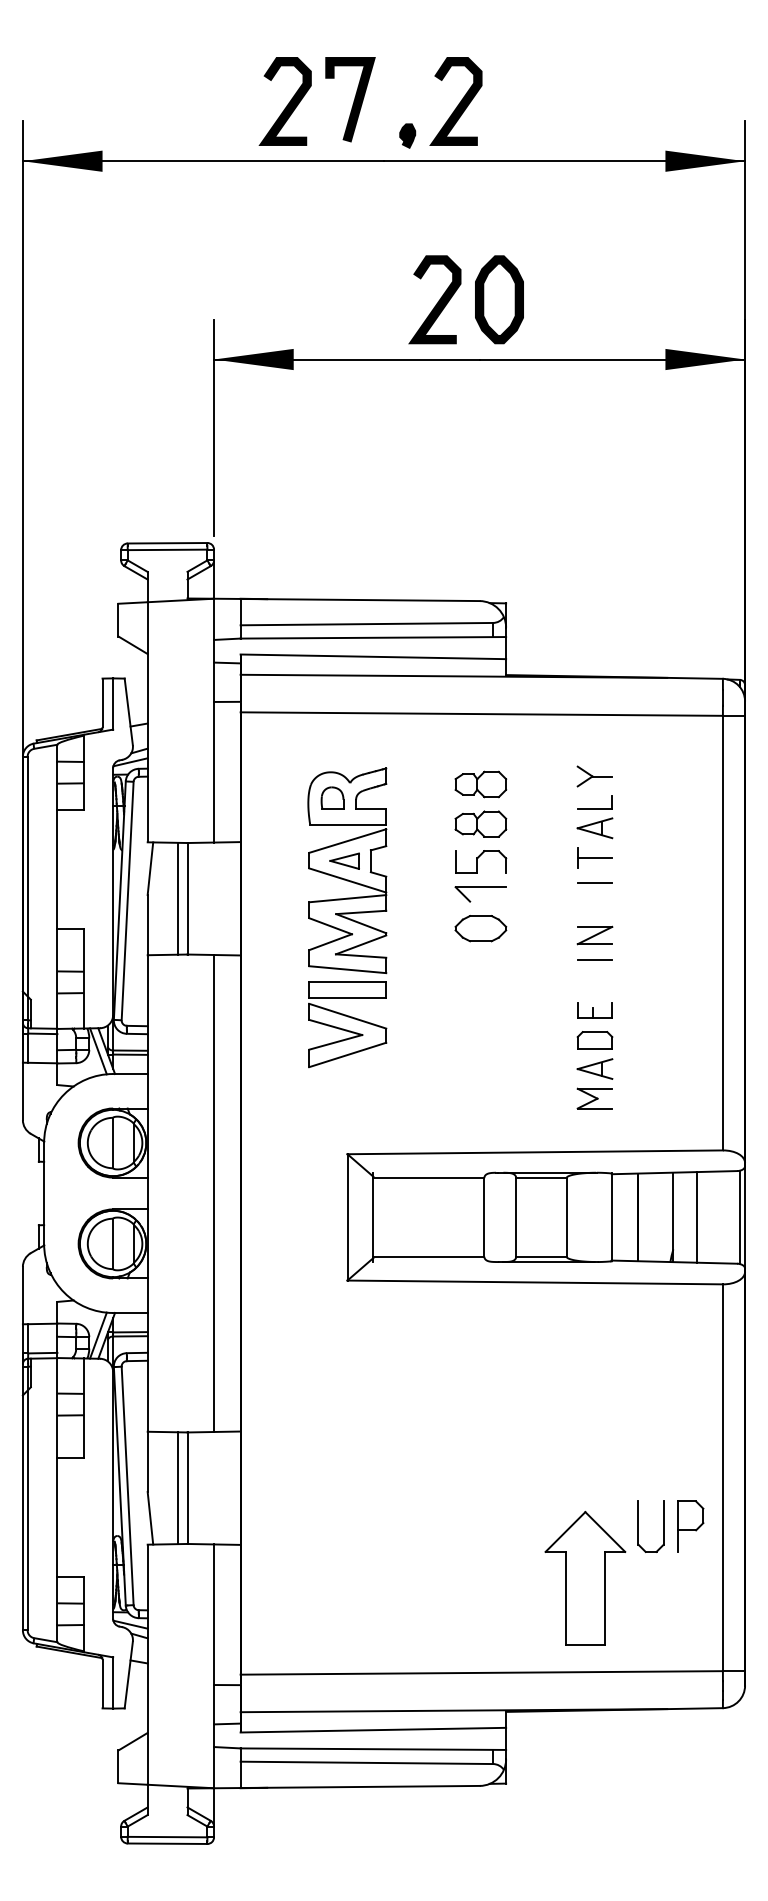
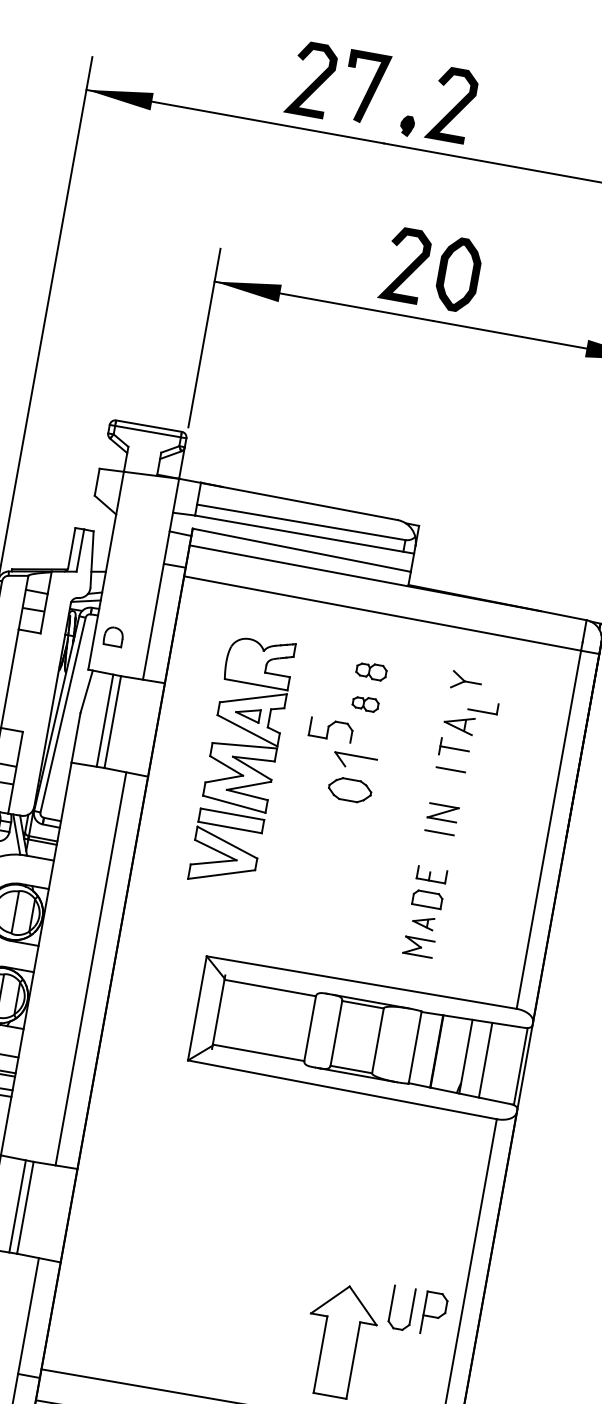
part: (480, 784) -> (371, 671), size x0.7
part: (332, 797) -> (113, 636), moved
part: (594, 802) -> (483, 706), moved
part: (480, 823) -> (365, 703), size x0.6
part: (481, 861) -> (331, 729), moved
part: (594, 1068) -> (422, 922), size x0.7

